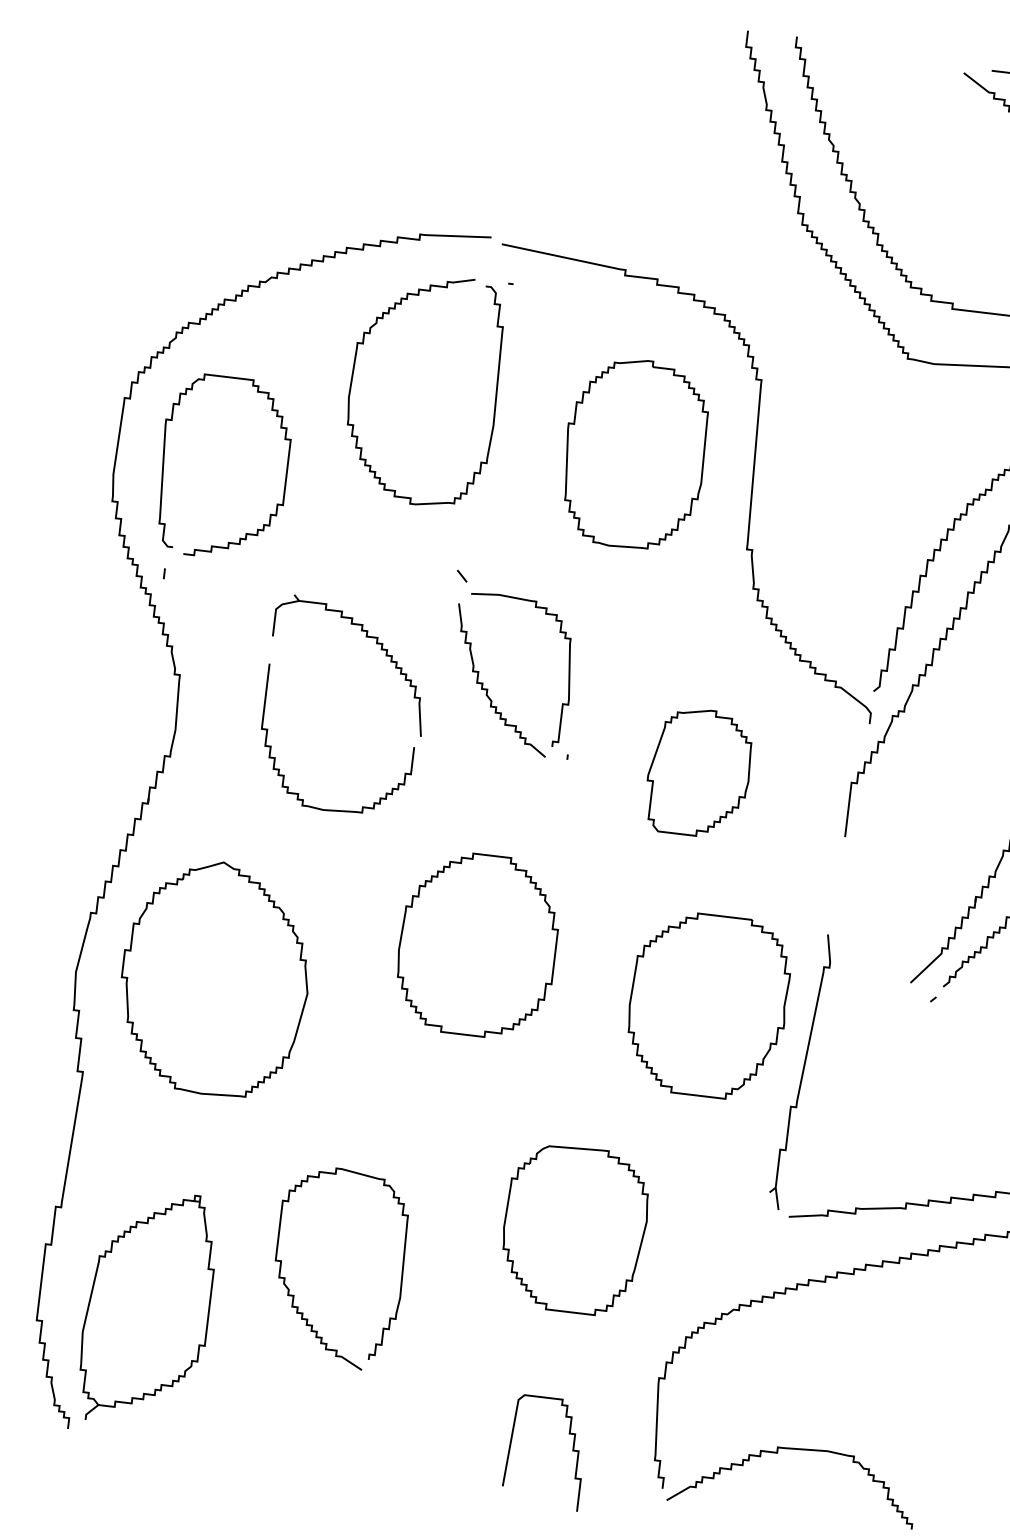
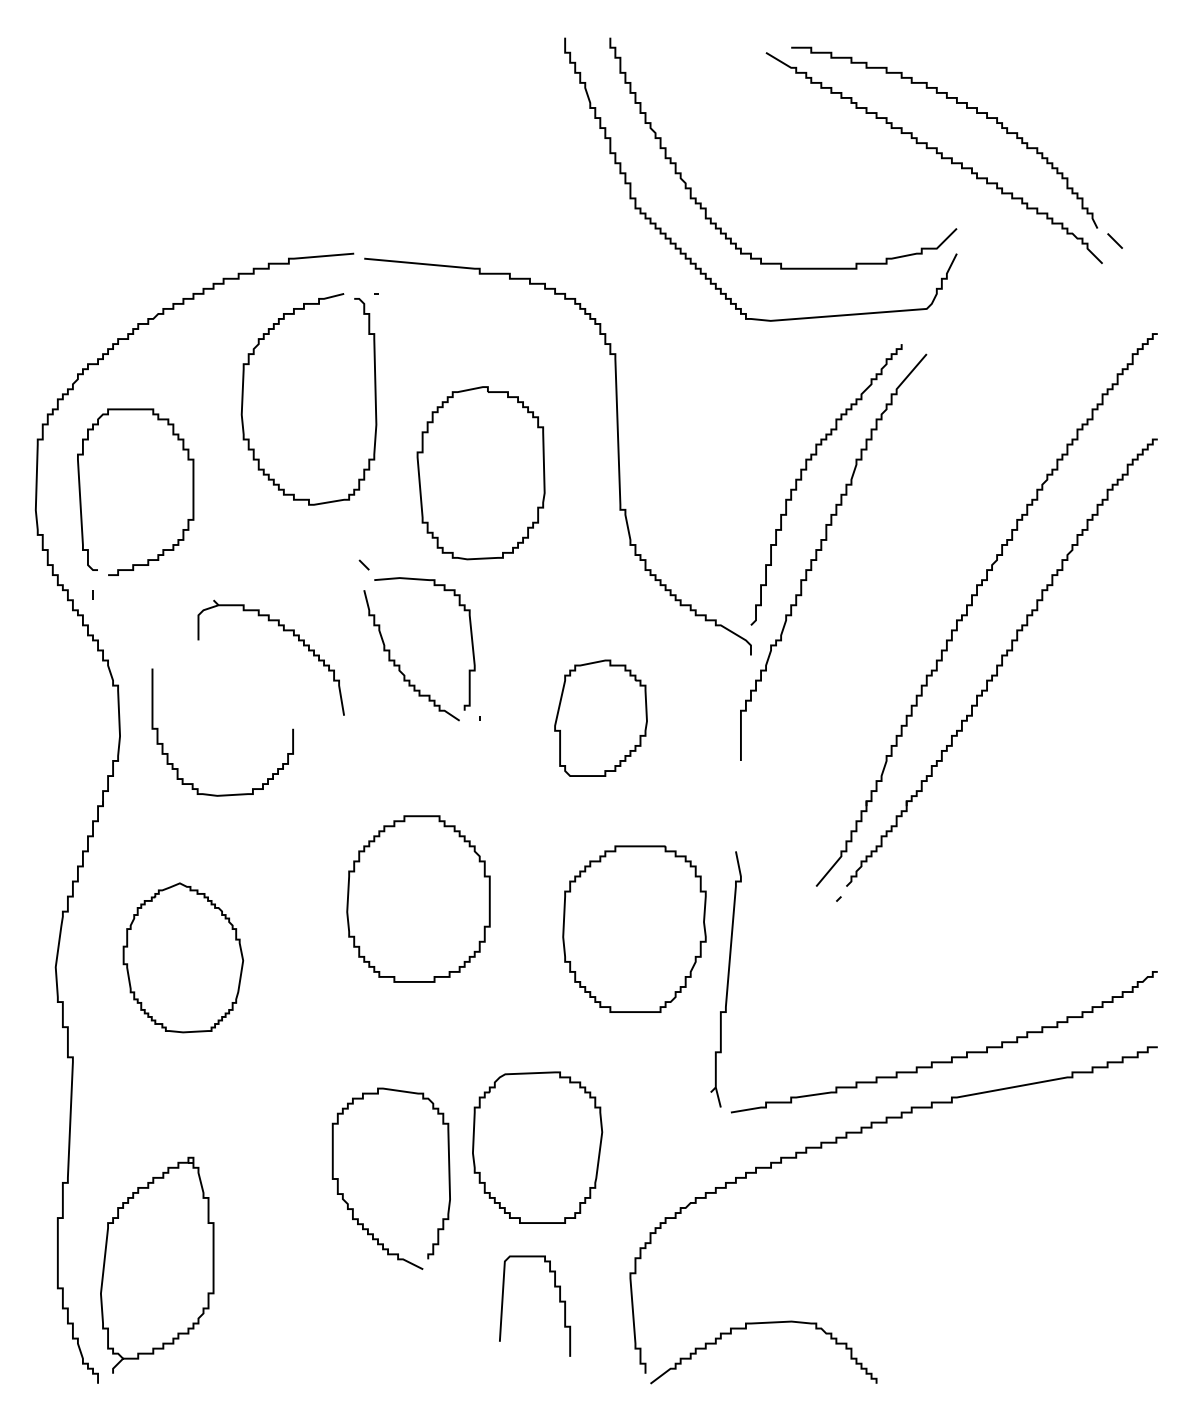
part: (634, 454) -> (480, 473), moved
curve: (284, 775) -> (178, 768), moved
part: (215, 978) -> (183, 957), size x0.7
curve: (294, 1295) -> (353, 1208), moved
curve: (572, 1451) -> (559, 1302), moved

